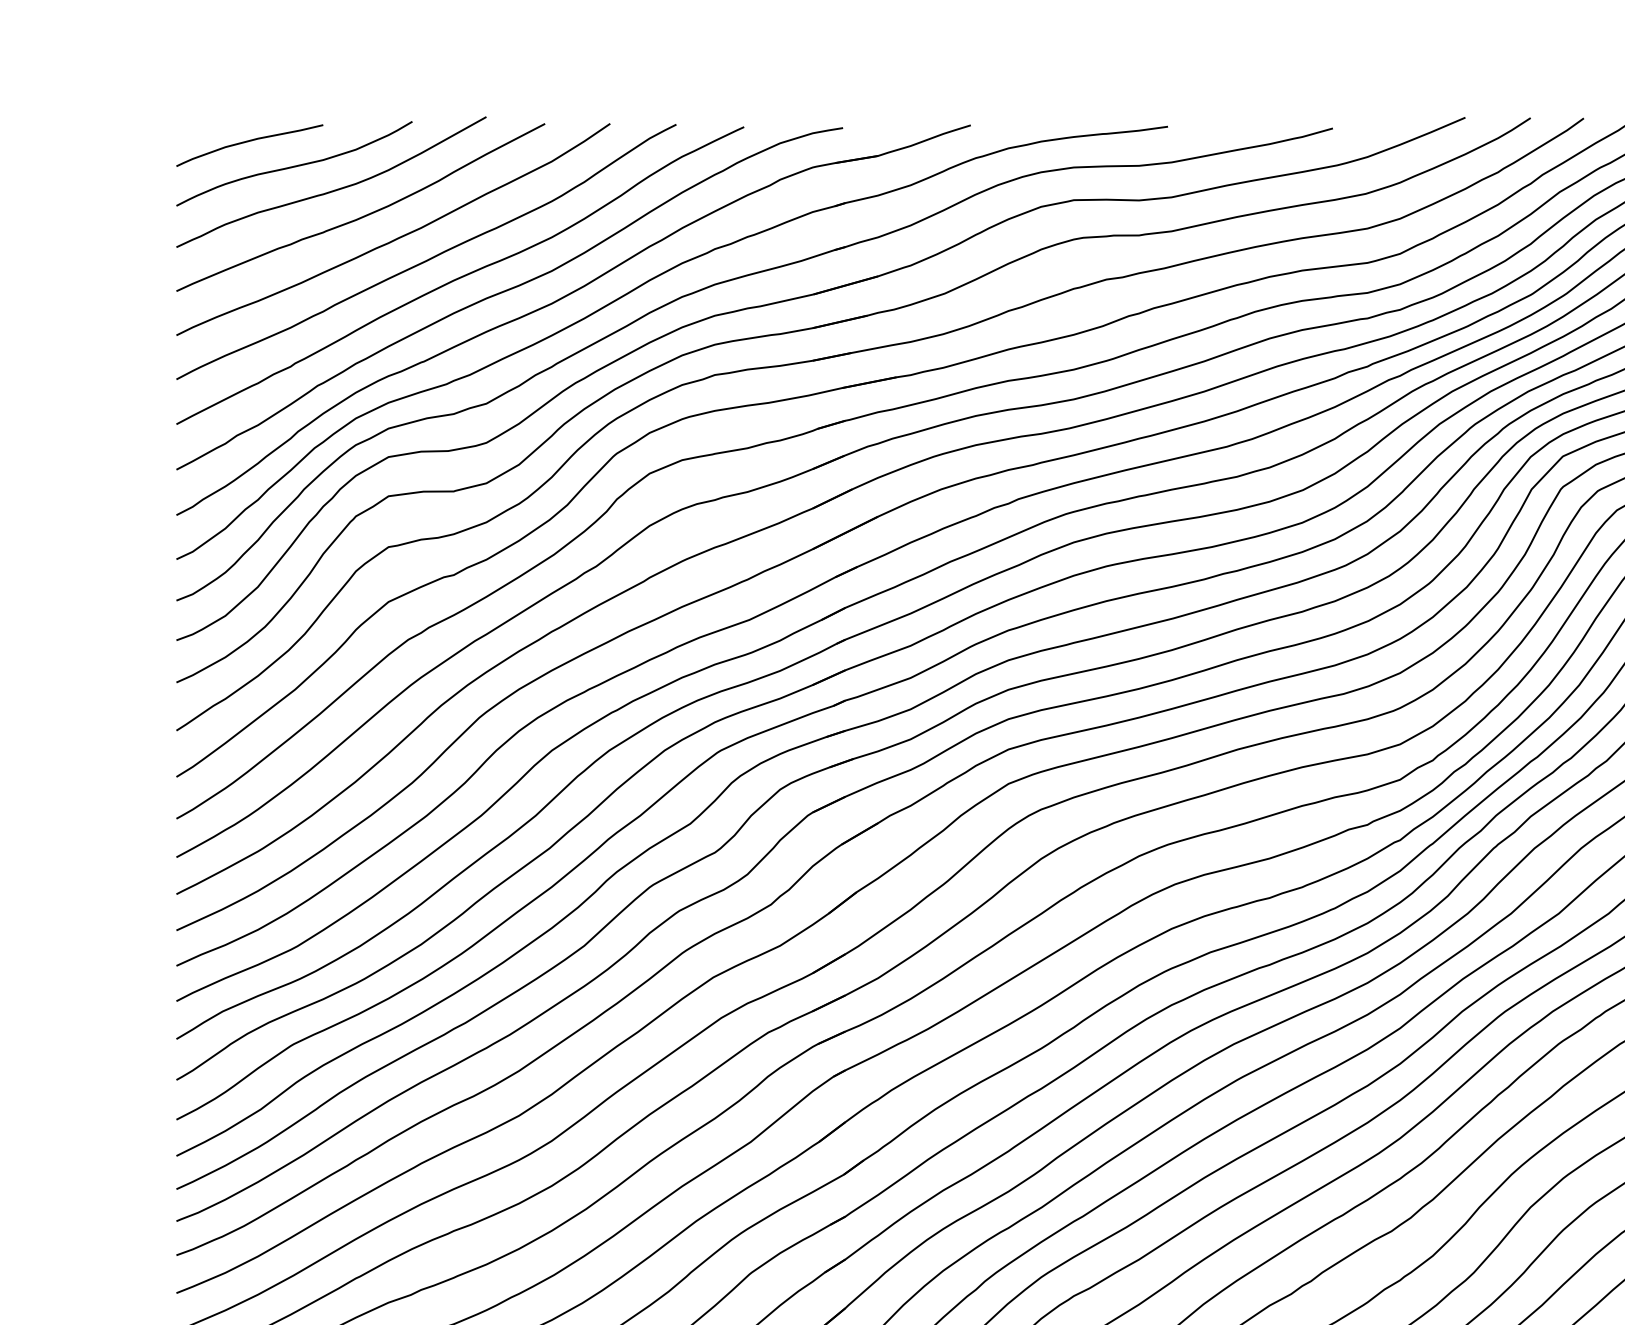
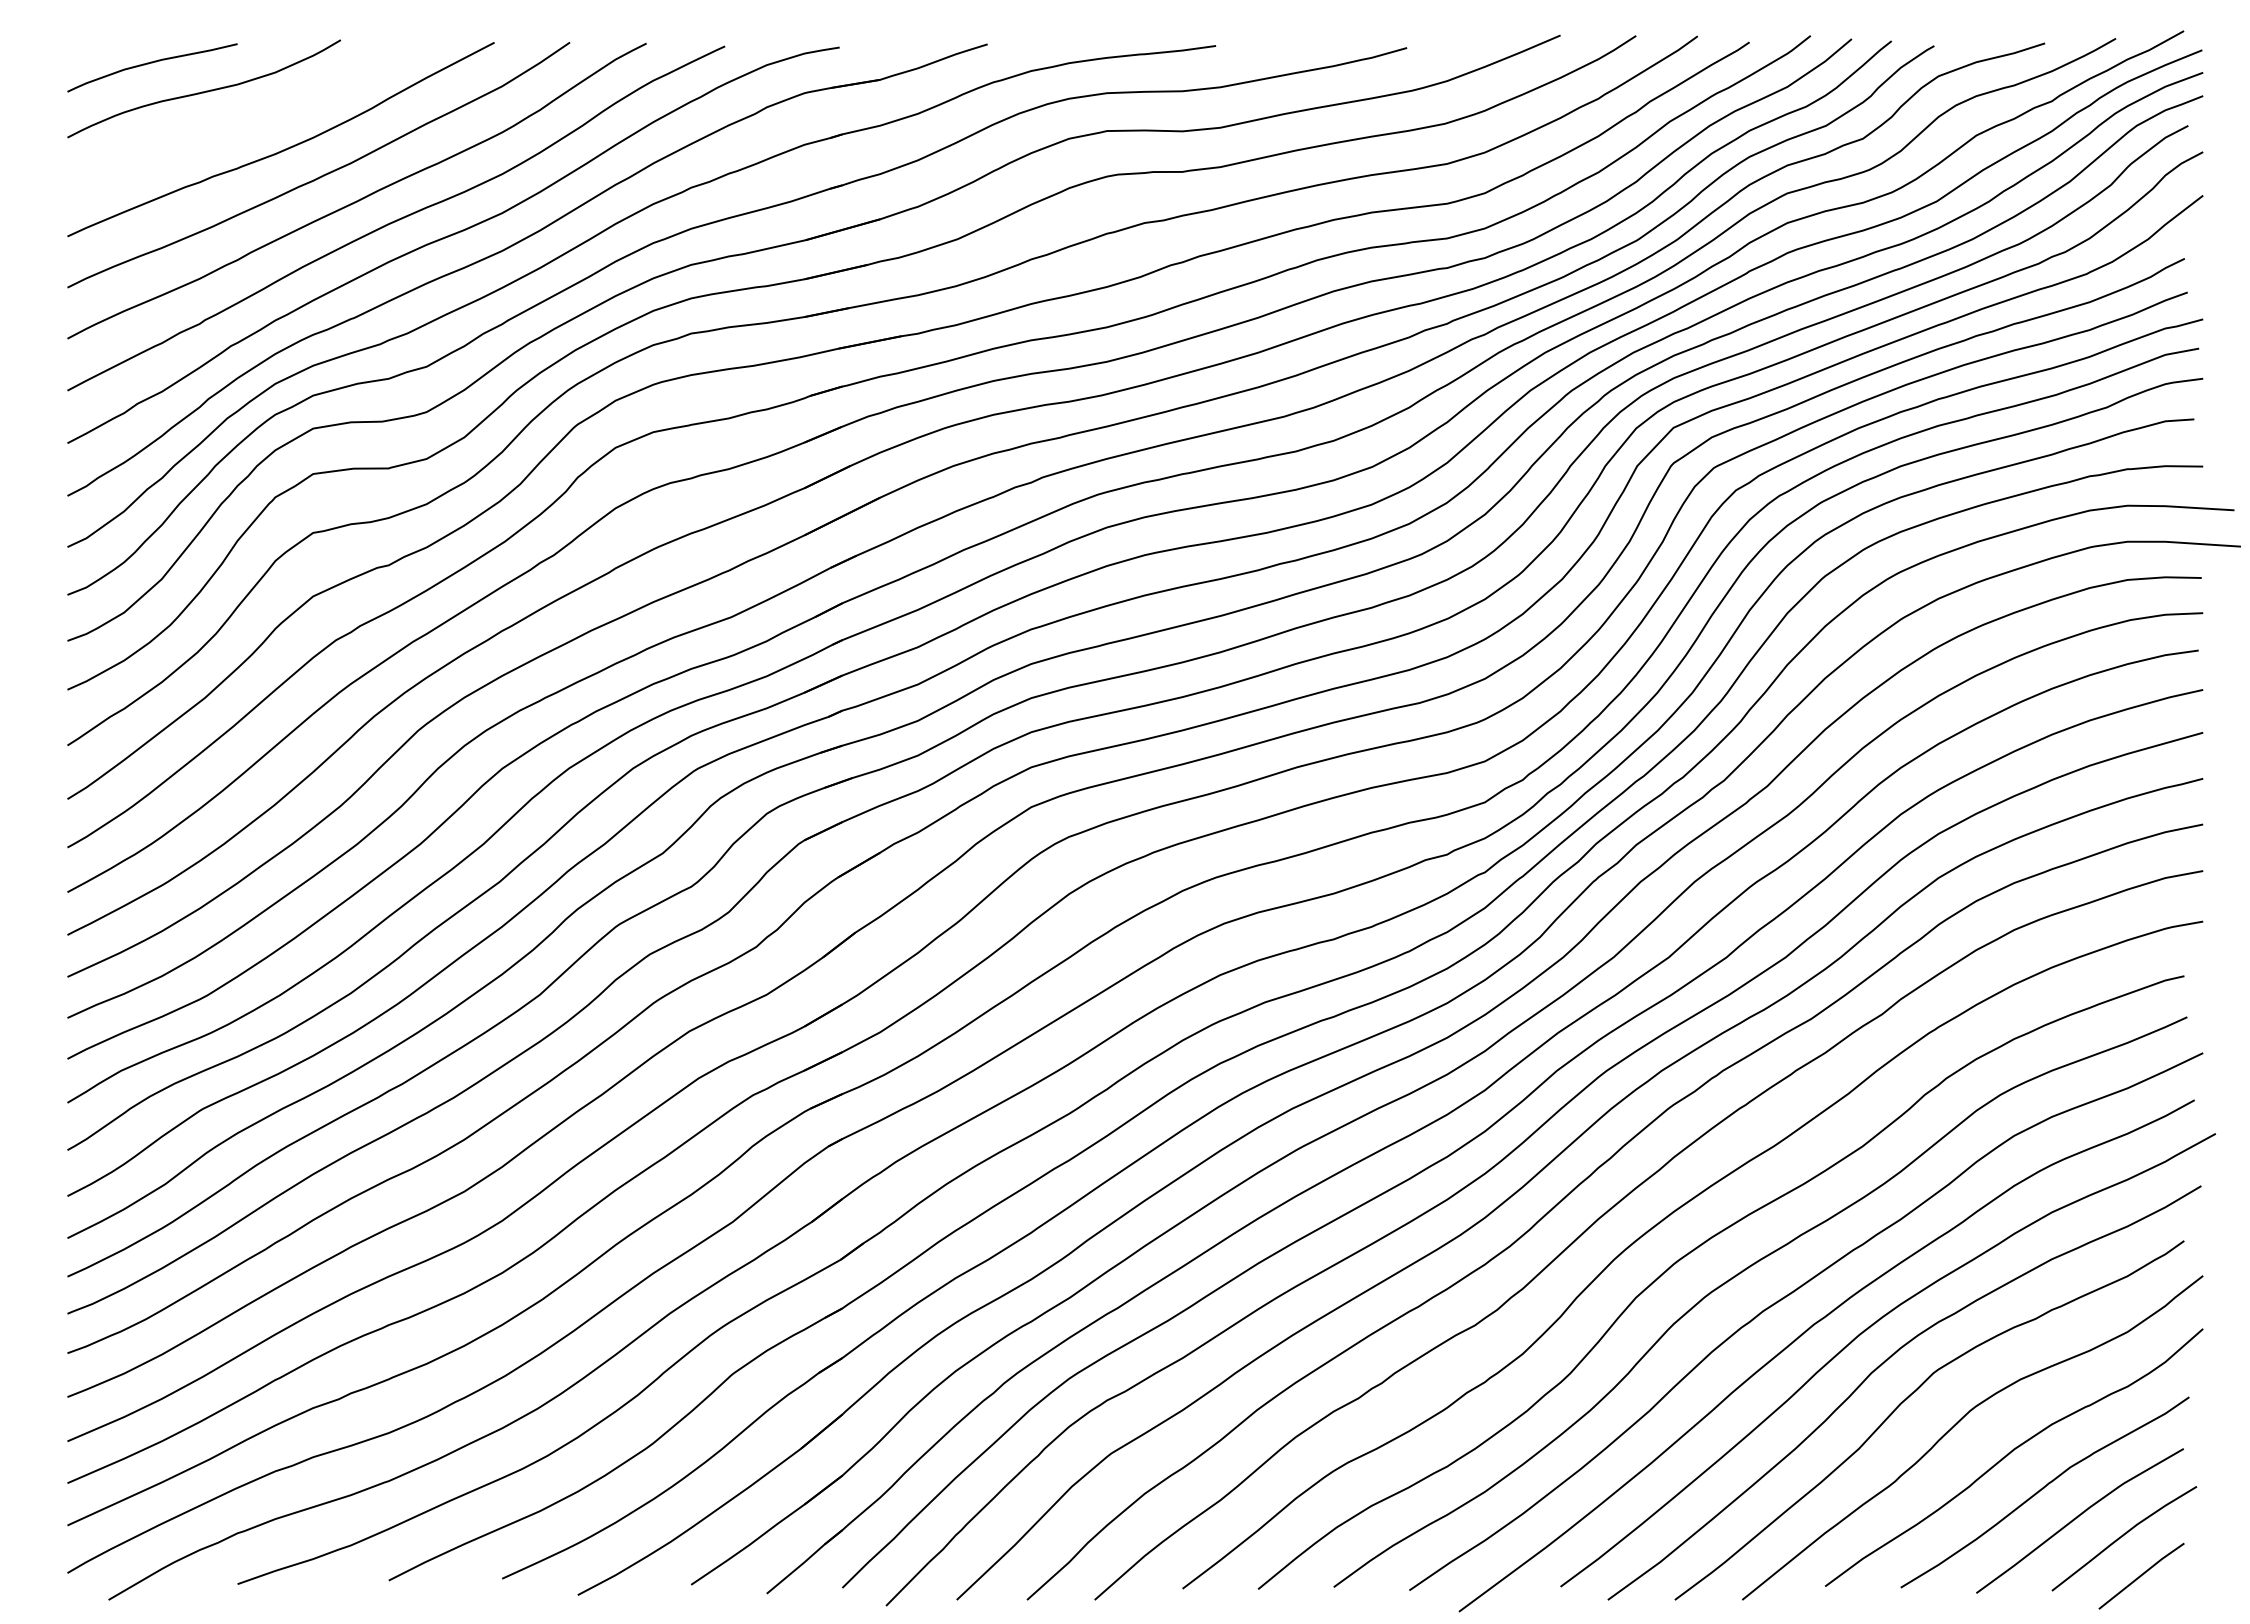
curve: (332, 190) -> (248, 119), removed

